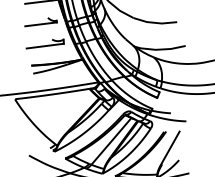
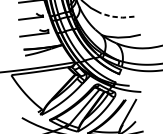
line: (154, 22) -> (117, 16), solid -> dashed

